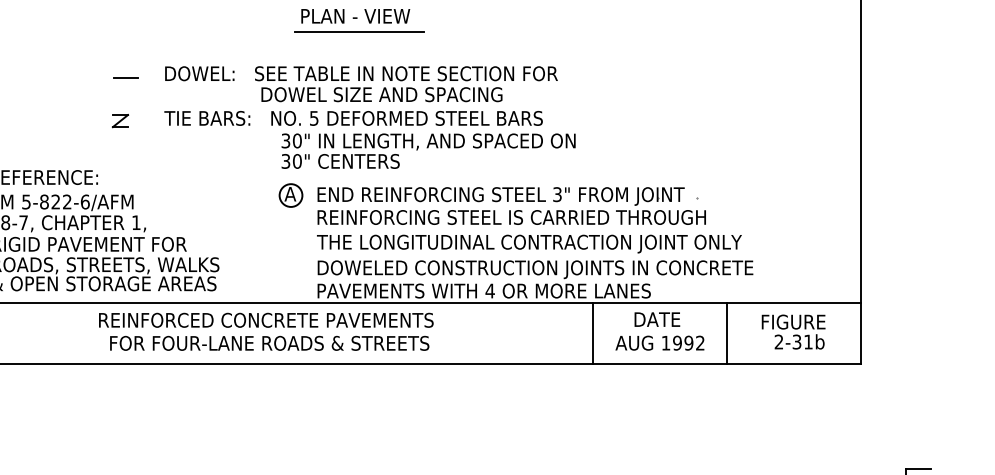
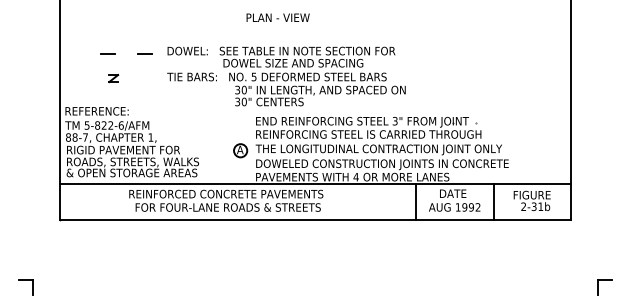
line: (358, 31) -> (279, 26), removed
line: (61, 77) -> (107, 53), added
part: (120, 120) -> (113, 78), moved
part: (290, 195) -> (240, 150), moved

